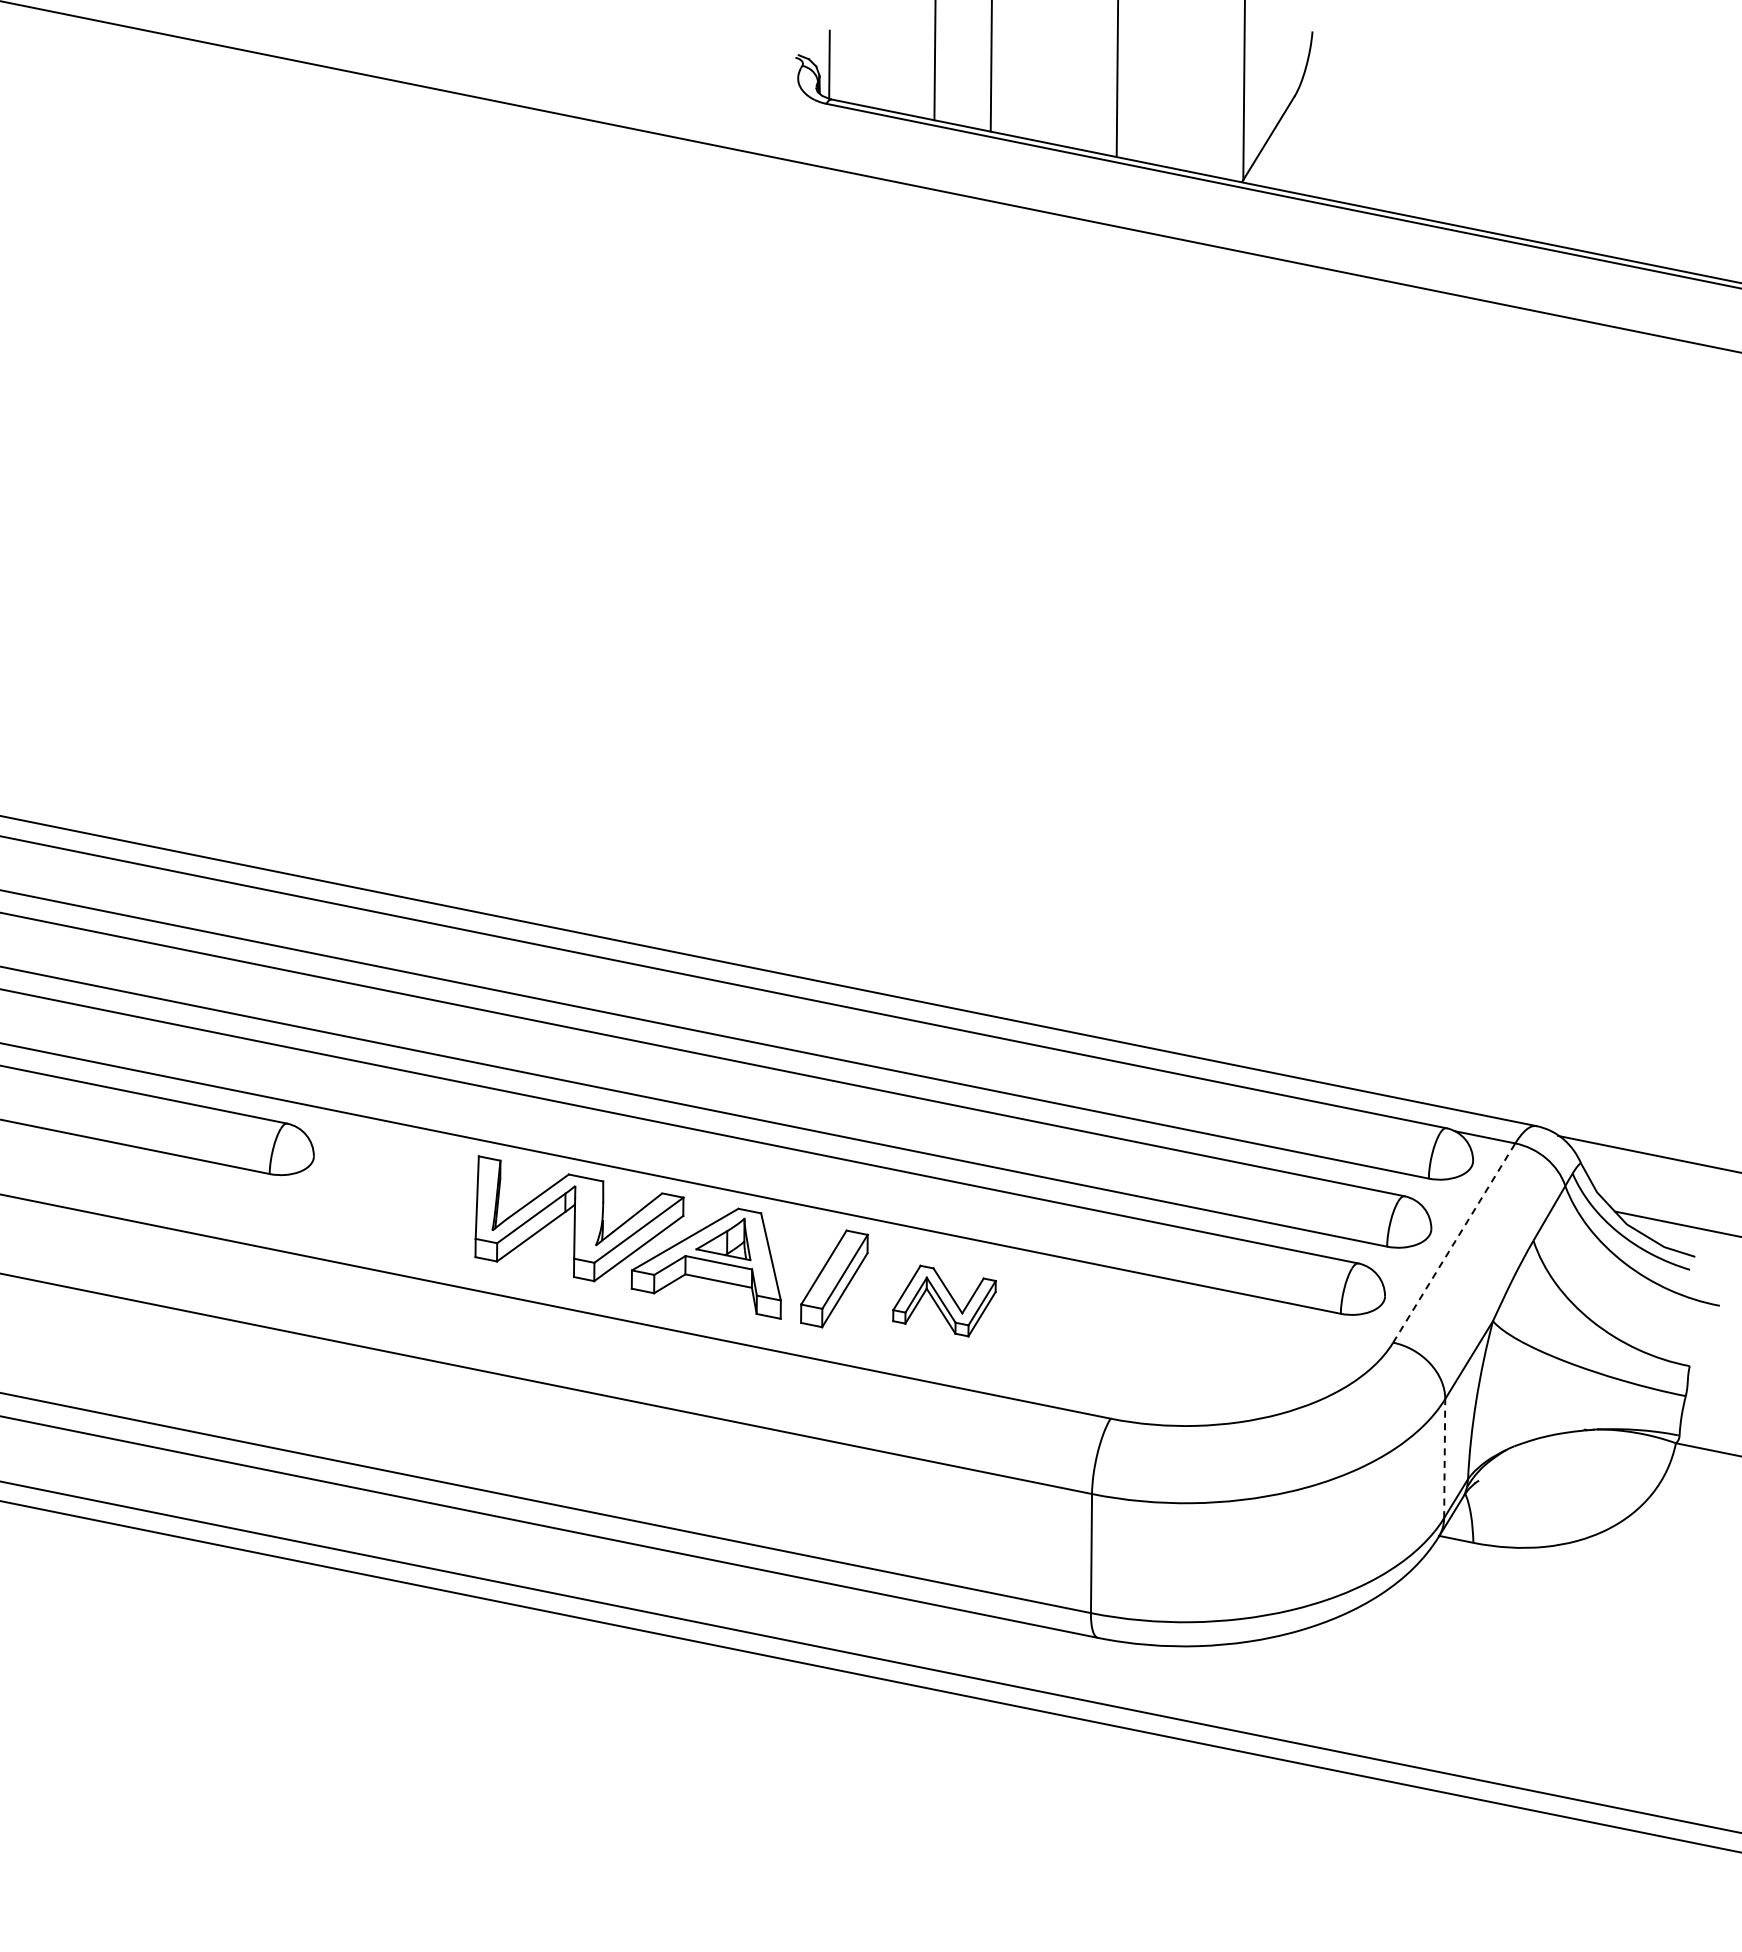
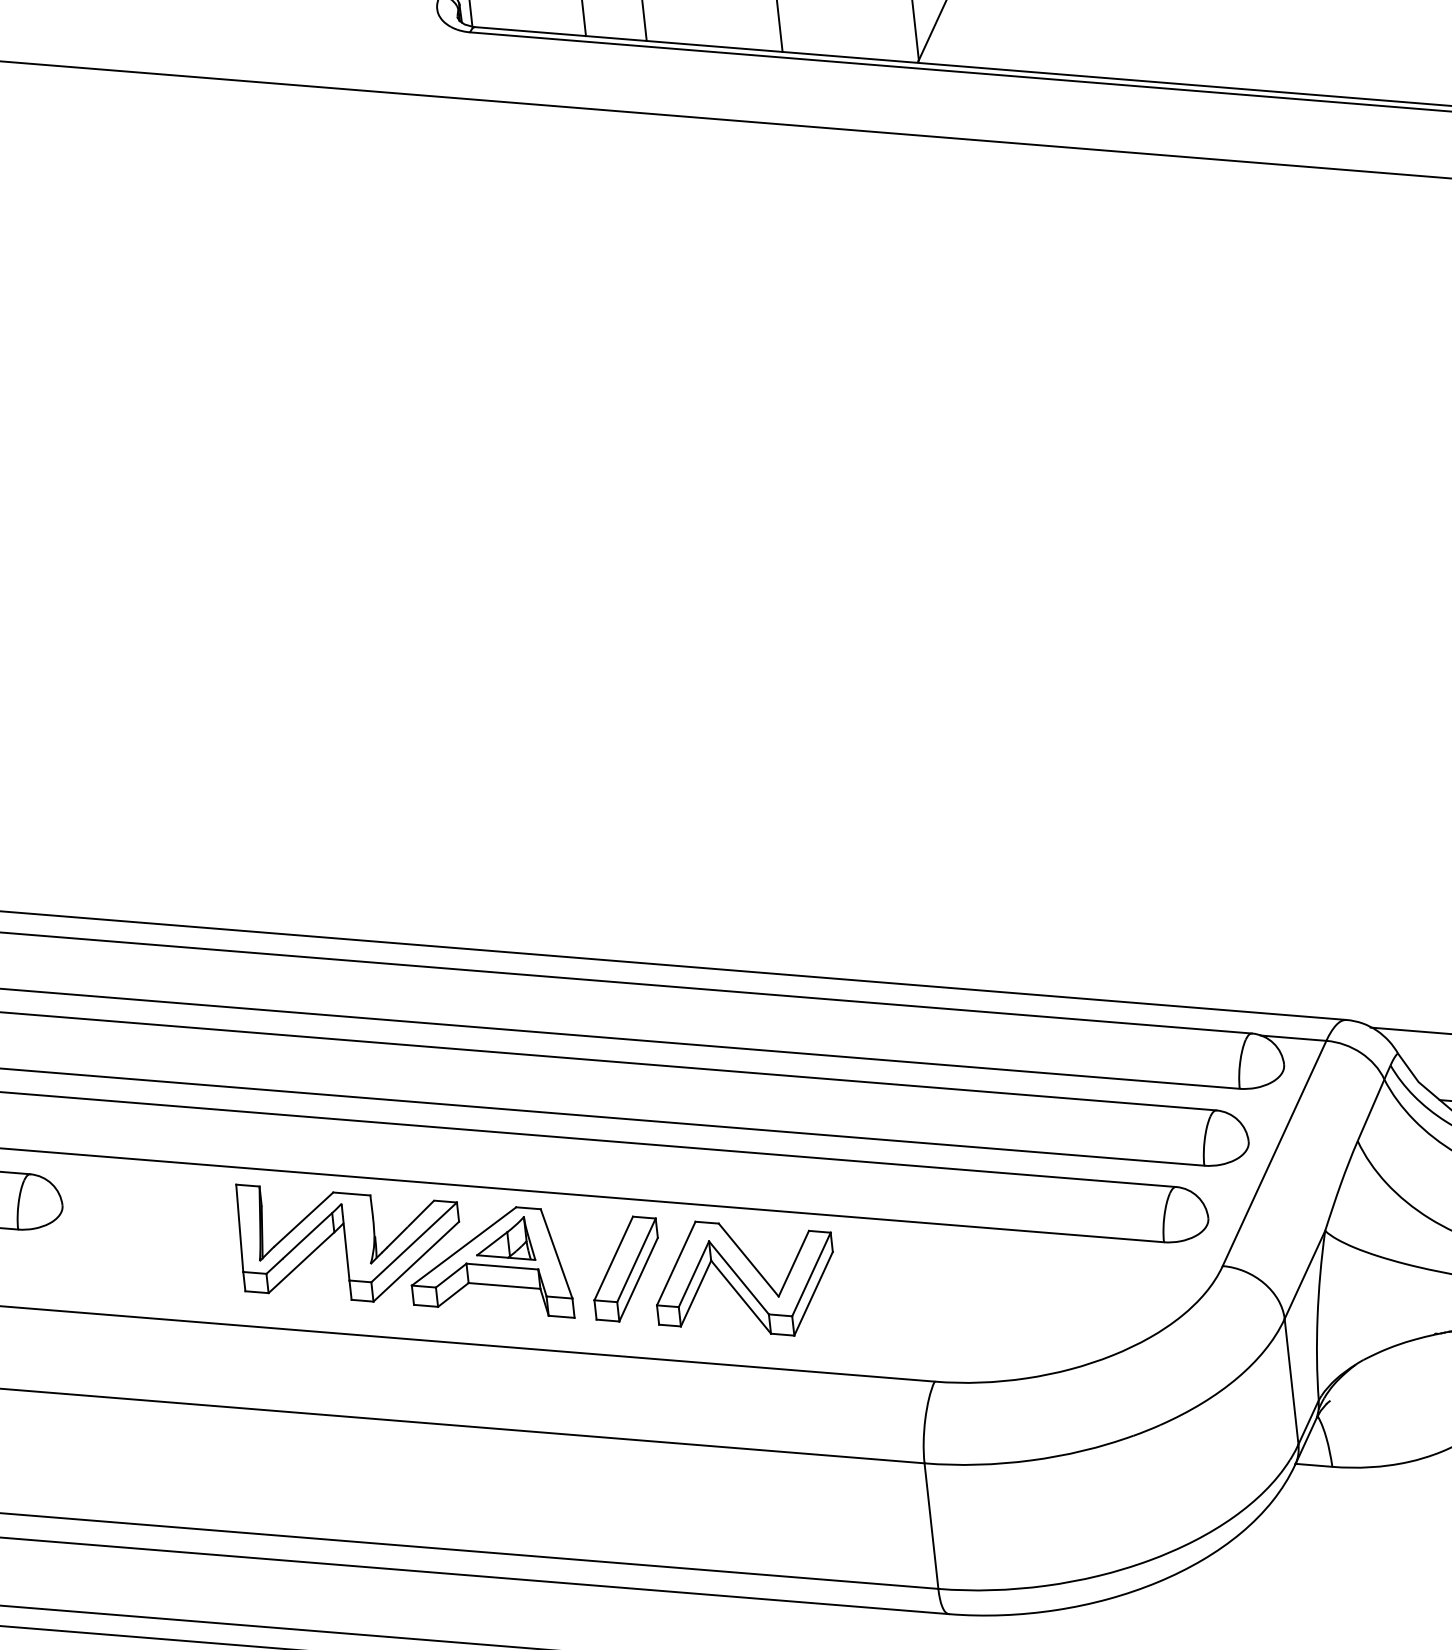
line: (1454, 1243) -> (1274, 1153), dashed -> solid
part: (944, 1300) -> (744, 1278), size x1.67
line: (1444, 1458) -> (1291, 1381), dashed -> solid

